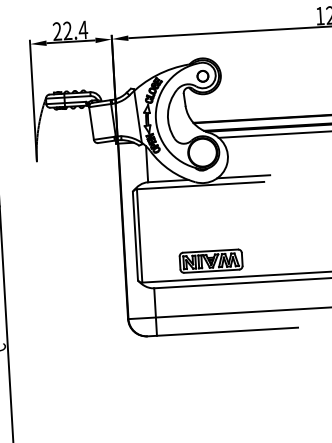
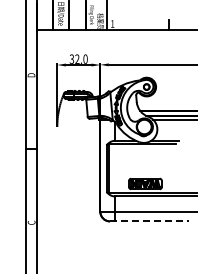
text: (69, 29) -> (78, 58), 22.4 -> 32.0
line: (222, 332) -> (149, 221), solid -> dashed

